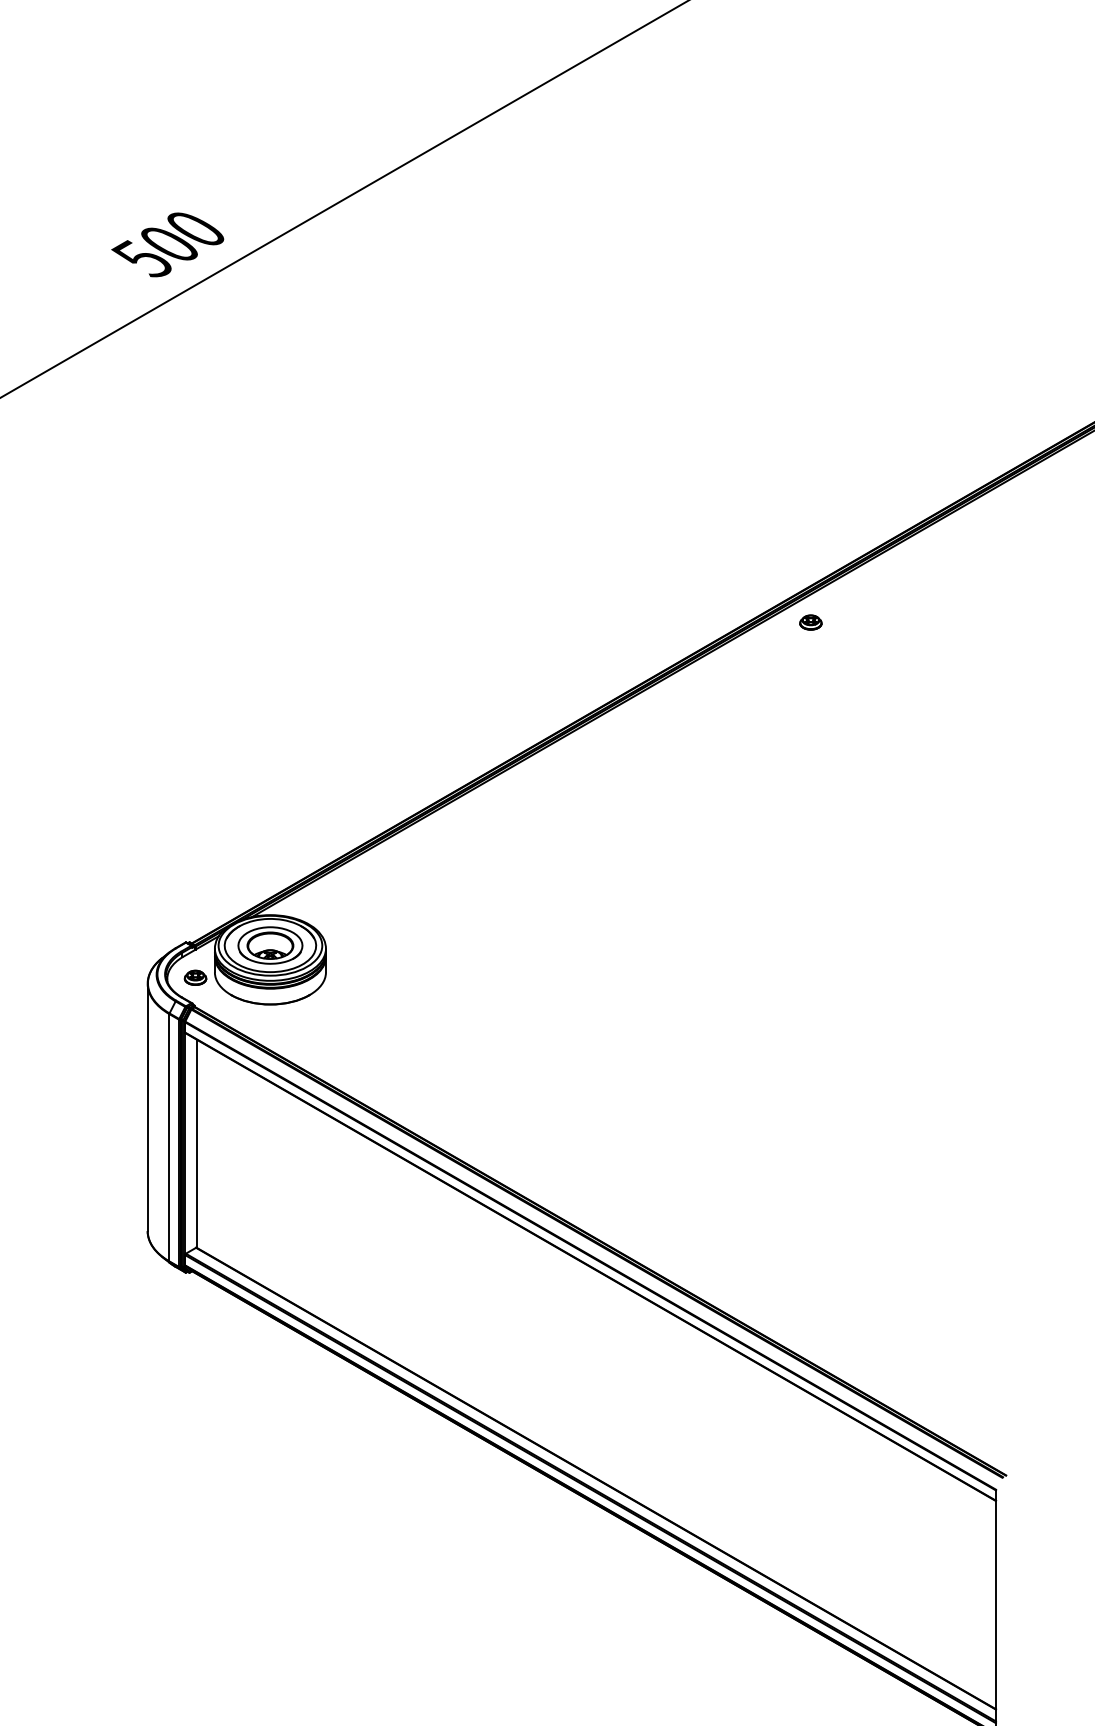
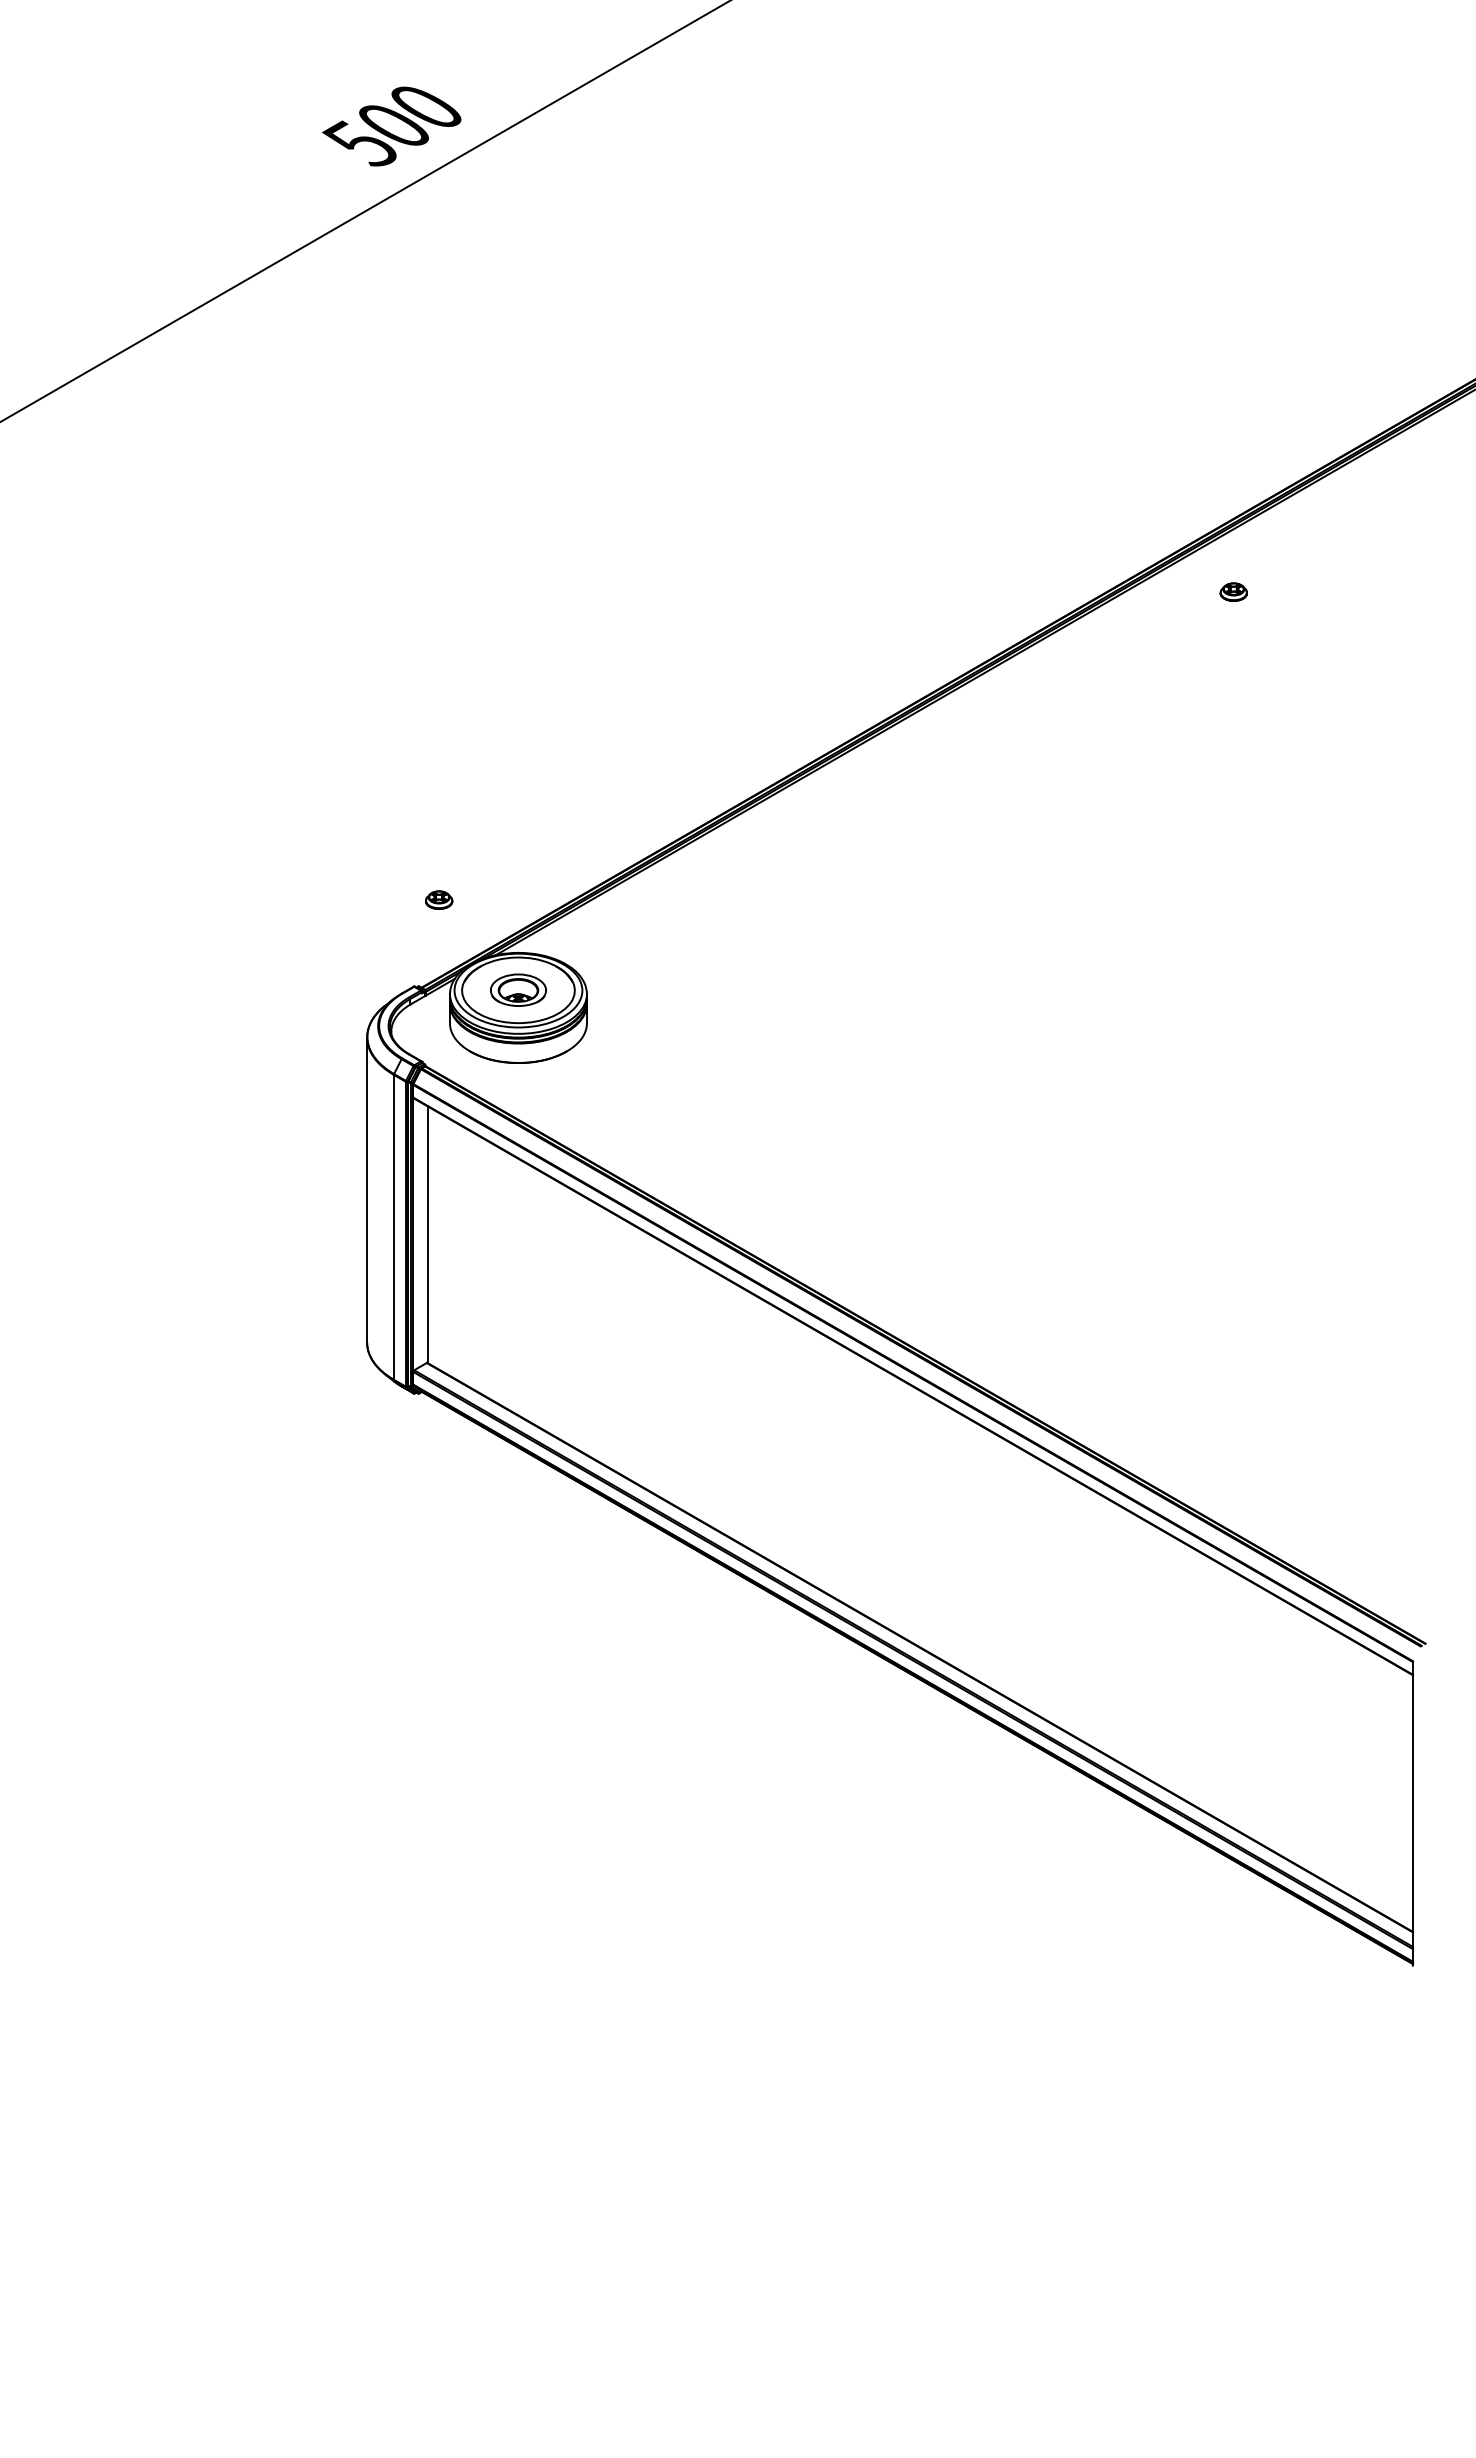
part: (810, 622) -> (1233, 591), moved
part: (270, 944) -> (518, 989), size x0.7
part: (195, 977) -> (439, 899), moved

